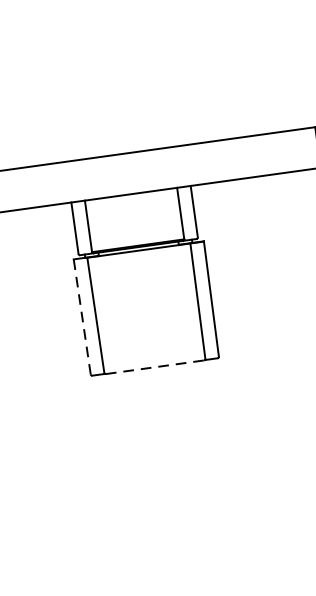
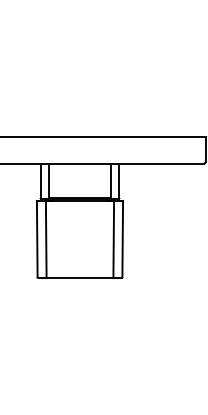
line: (82, 317) -> (37, 239), dashed -> solid
line: (154, 367) -> (79, 278), dashed -> solid

